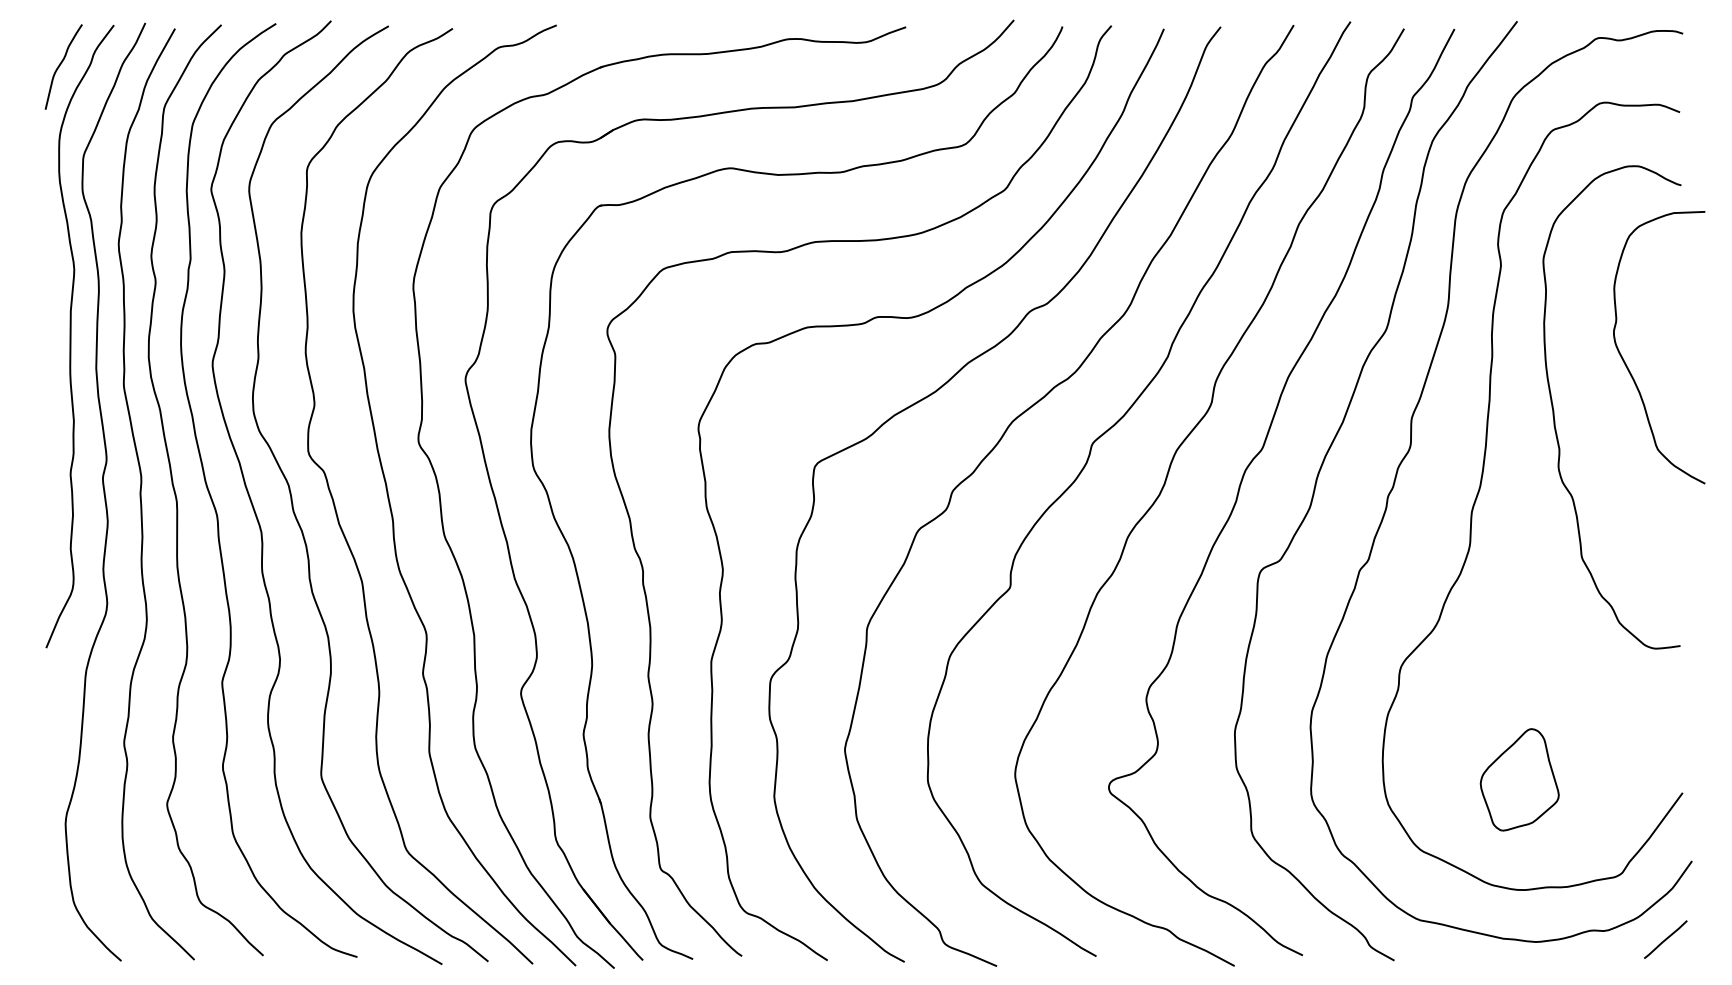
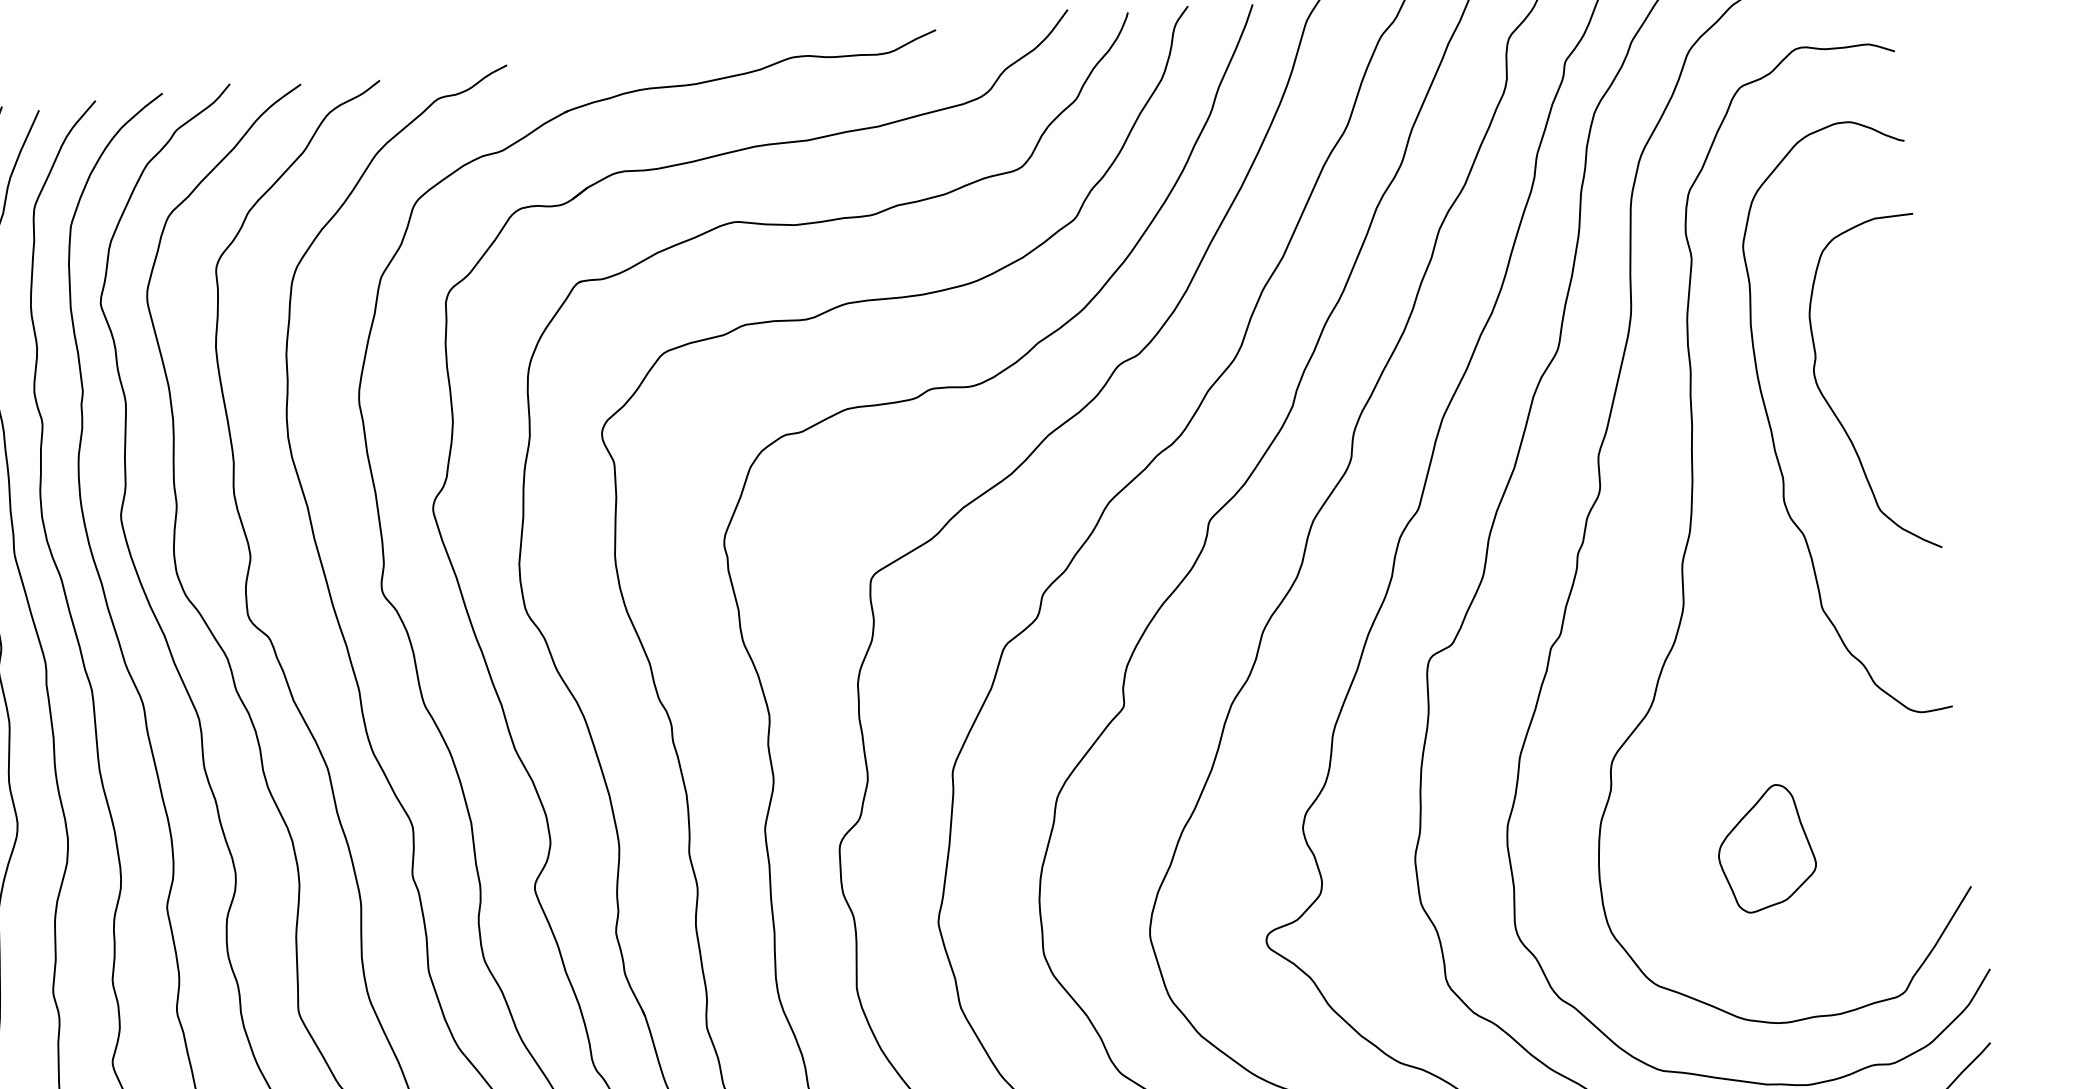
curve: (1626, 363) -> (1832, 408), moved
part: (1519, 779) -> (1766, 848), moved

